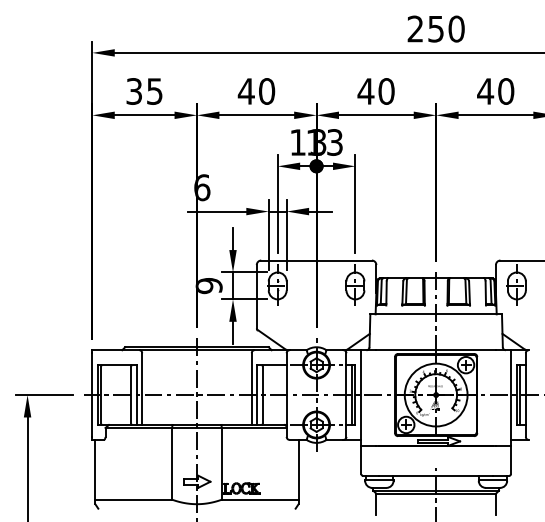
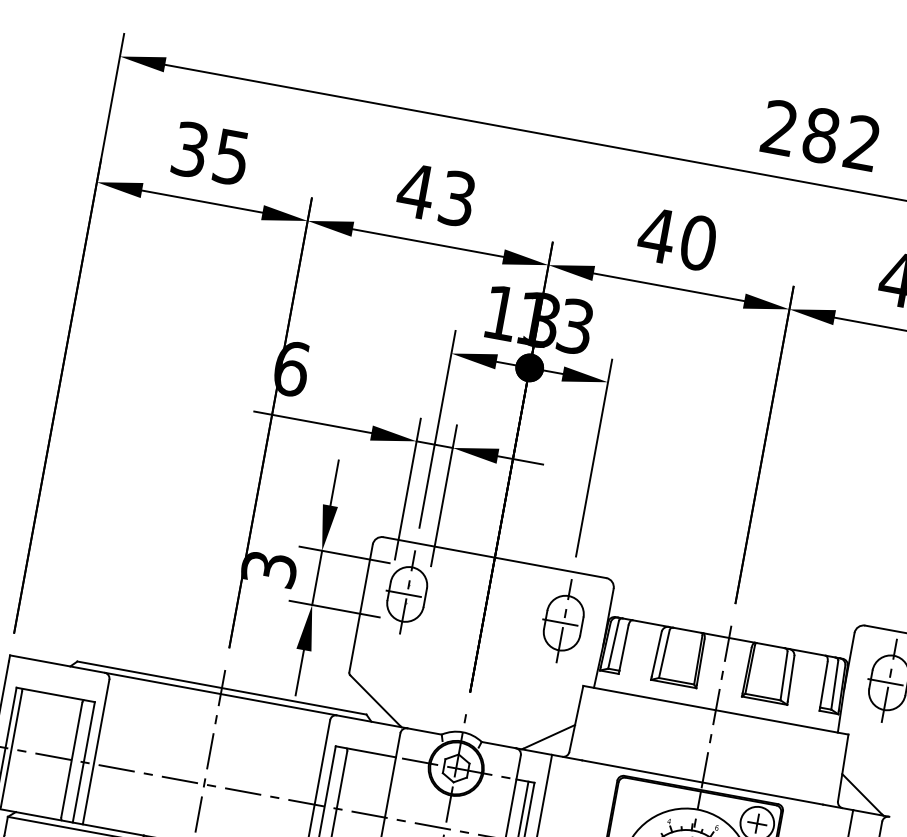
text: (446, 28) -> (842, 138), 250 -> 282
text: (267, 91) -> (458, 199), 40 -> 43
text: (208, 286) -> (267, 569), 9 -> 3

